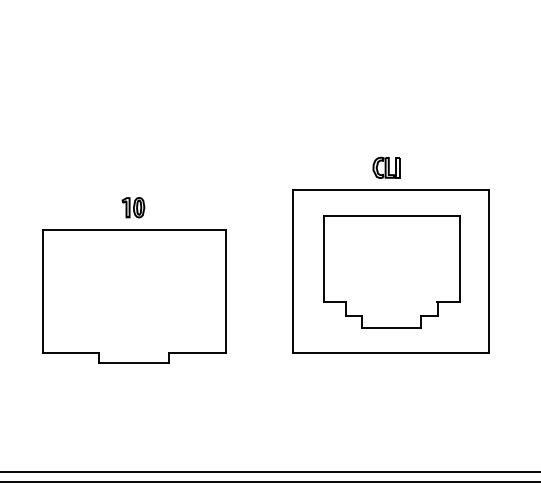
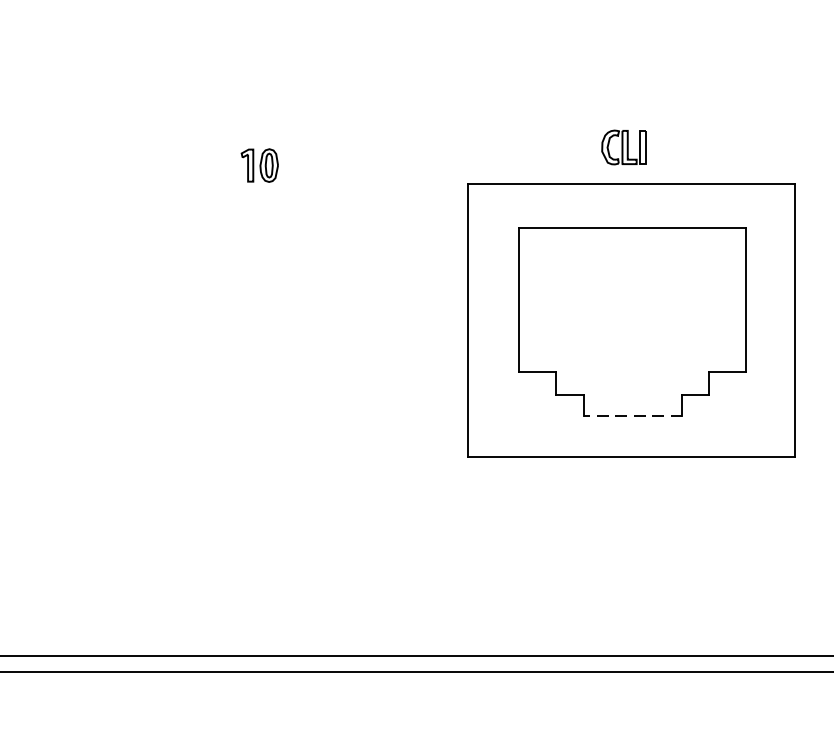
part: (133, 207) -> (259, 165), moved
part: (134, 296) -> (203, 362), removed
line: (391, 328) -> (632, 415), solid -> dashed

